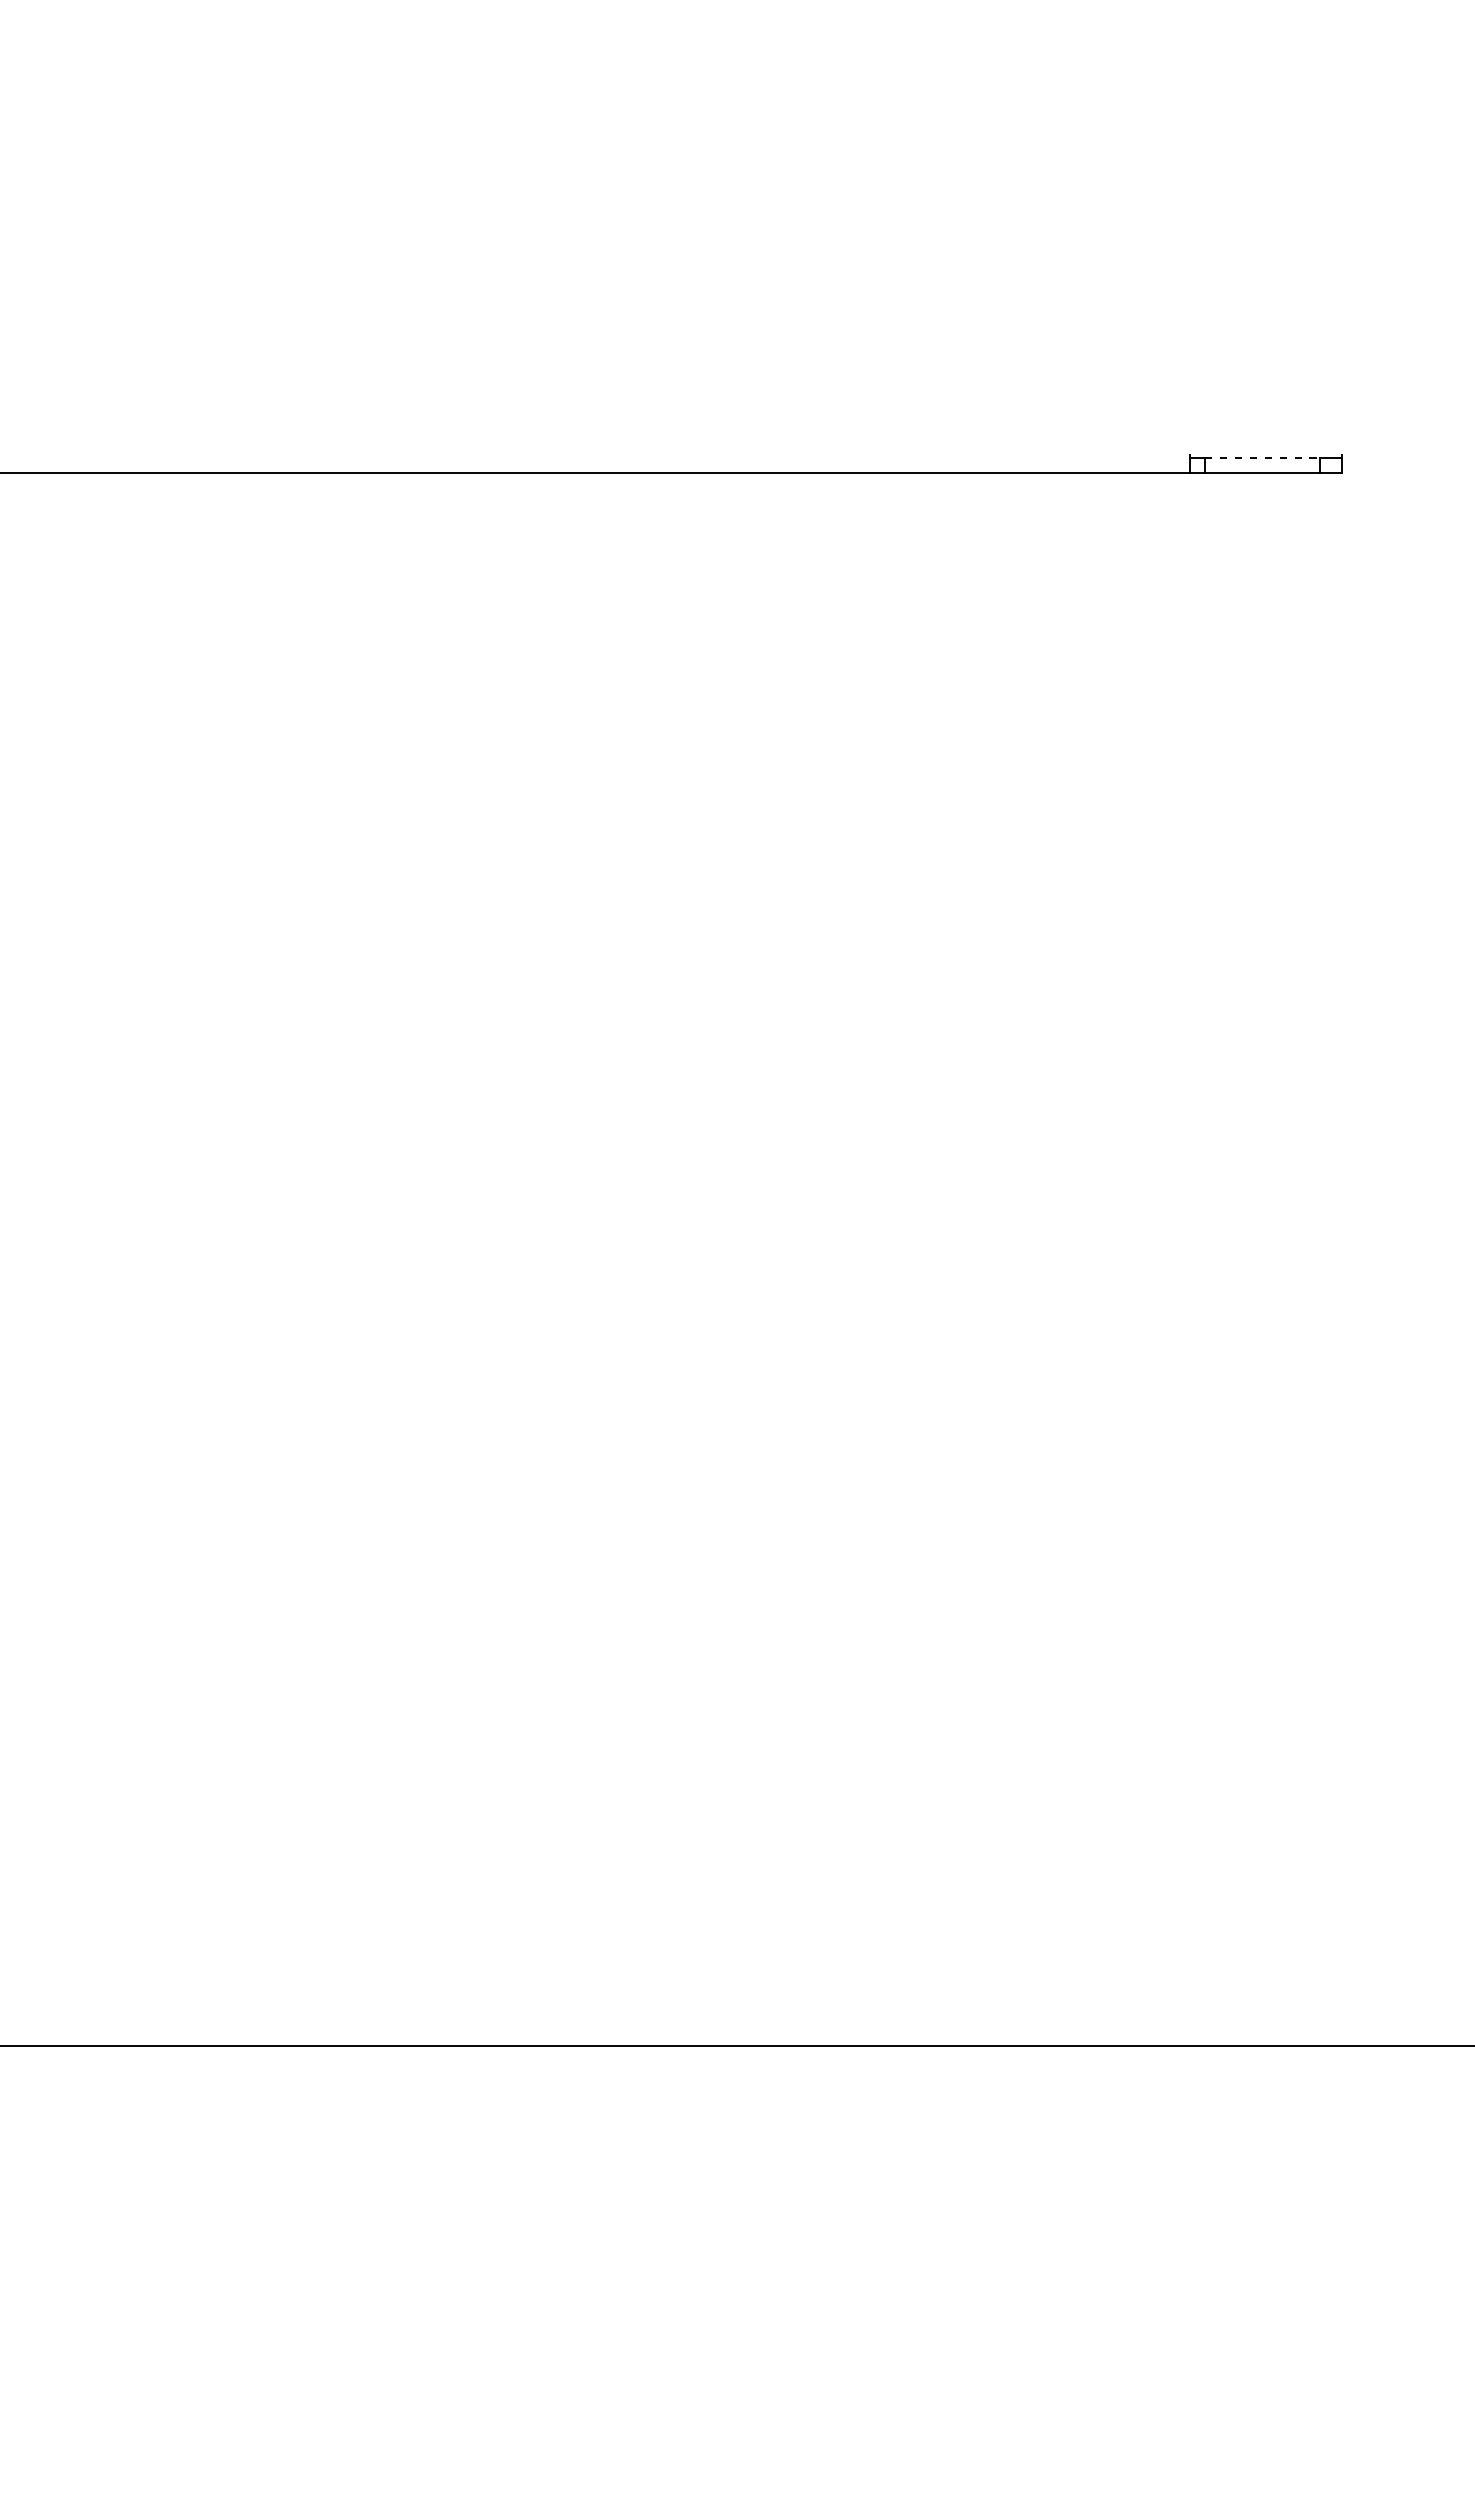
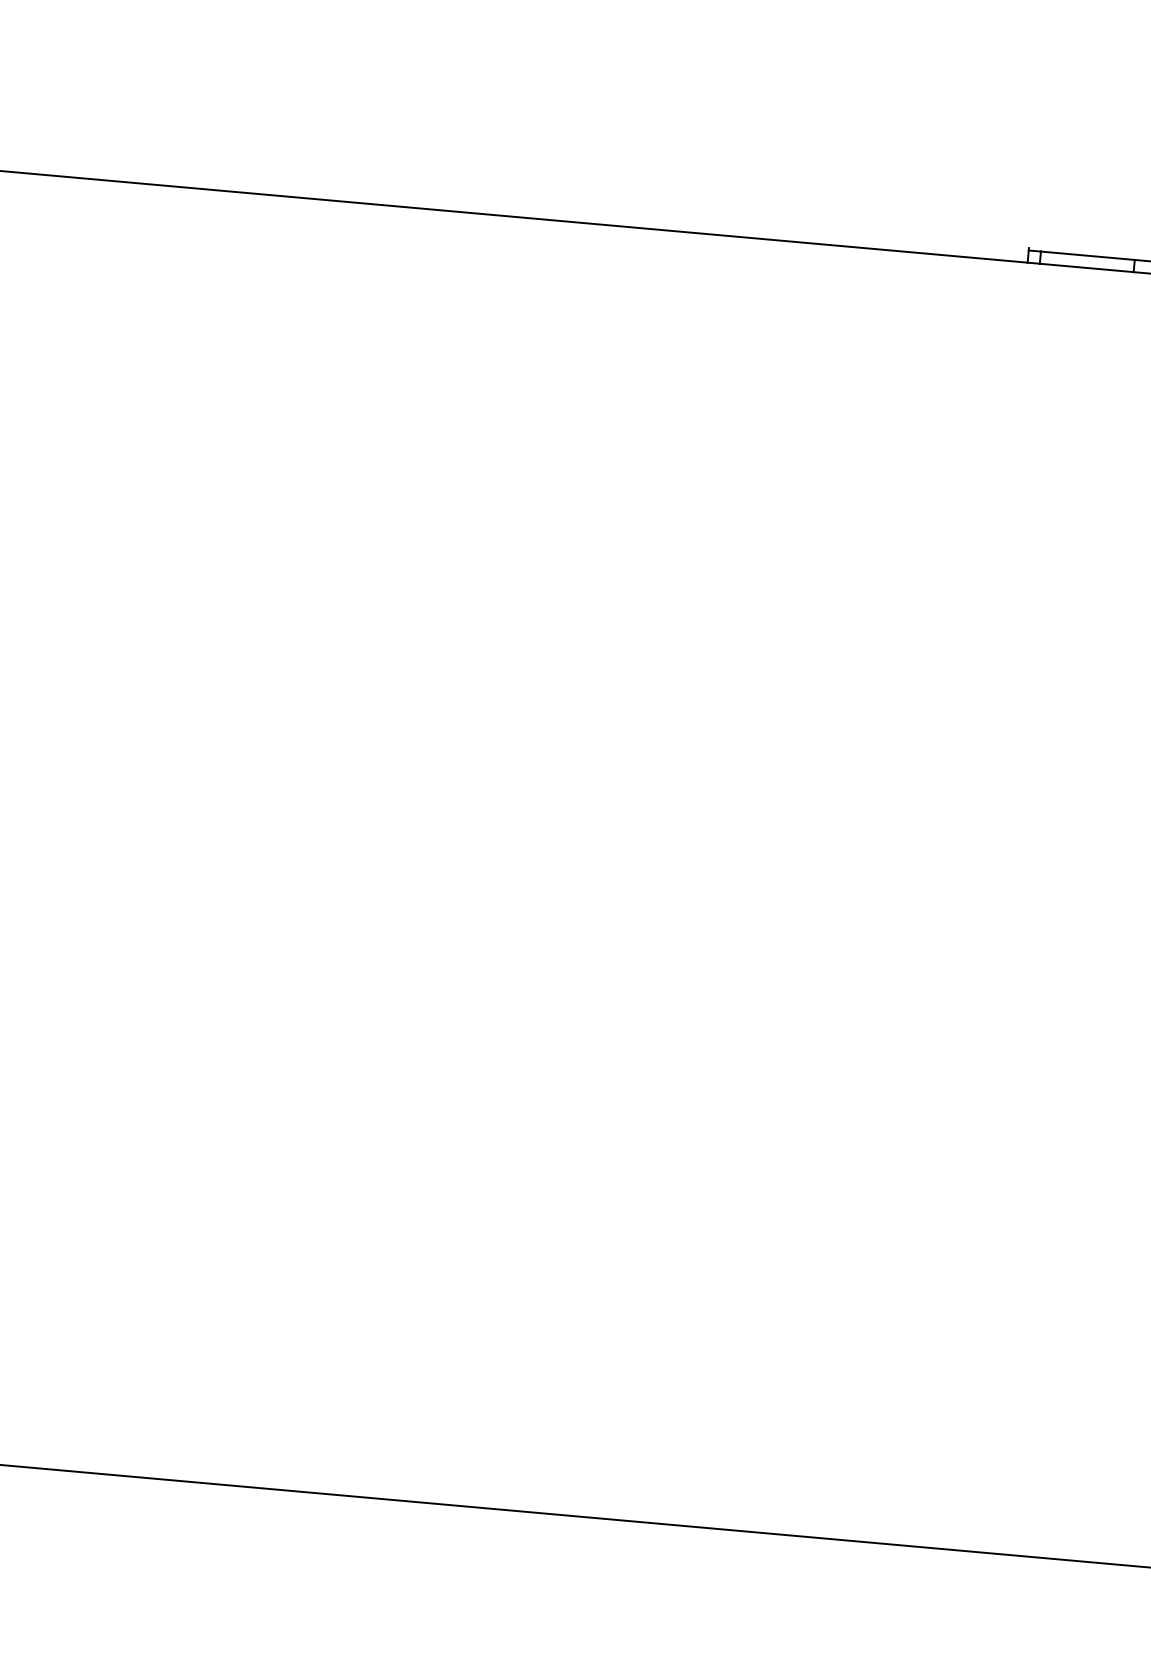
line: (1262, 458) -> (1087, 256), dashed -> solid

